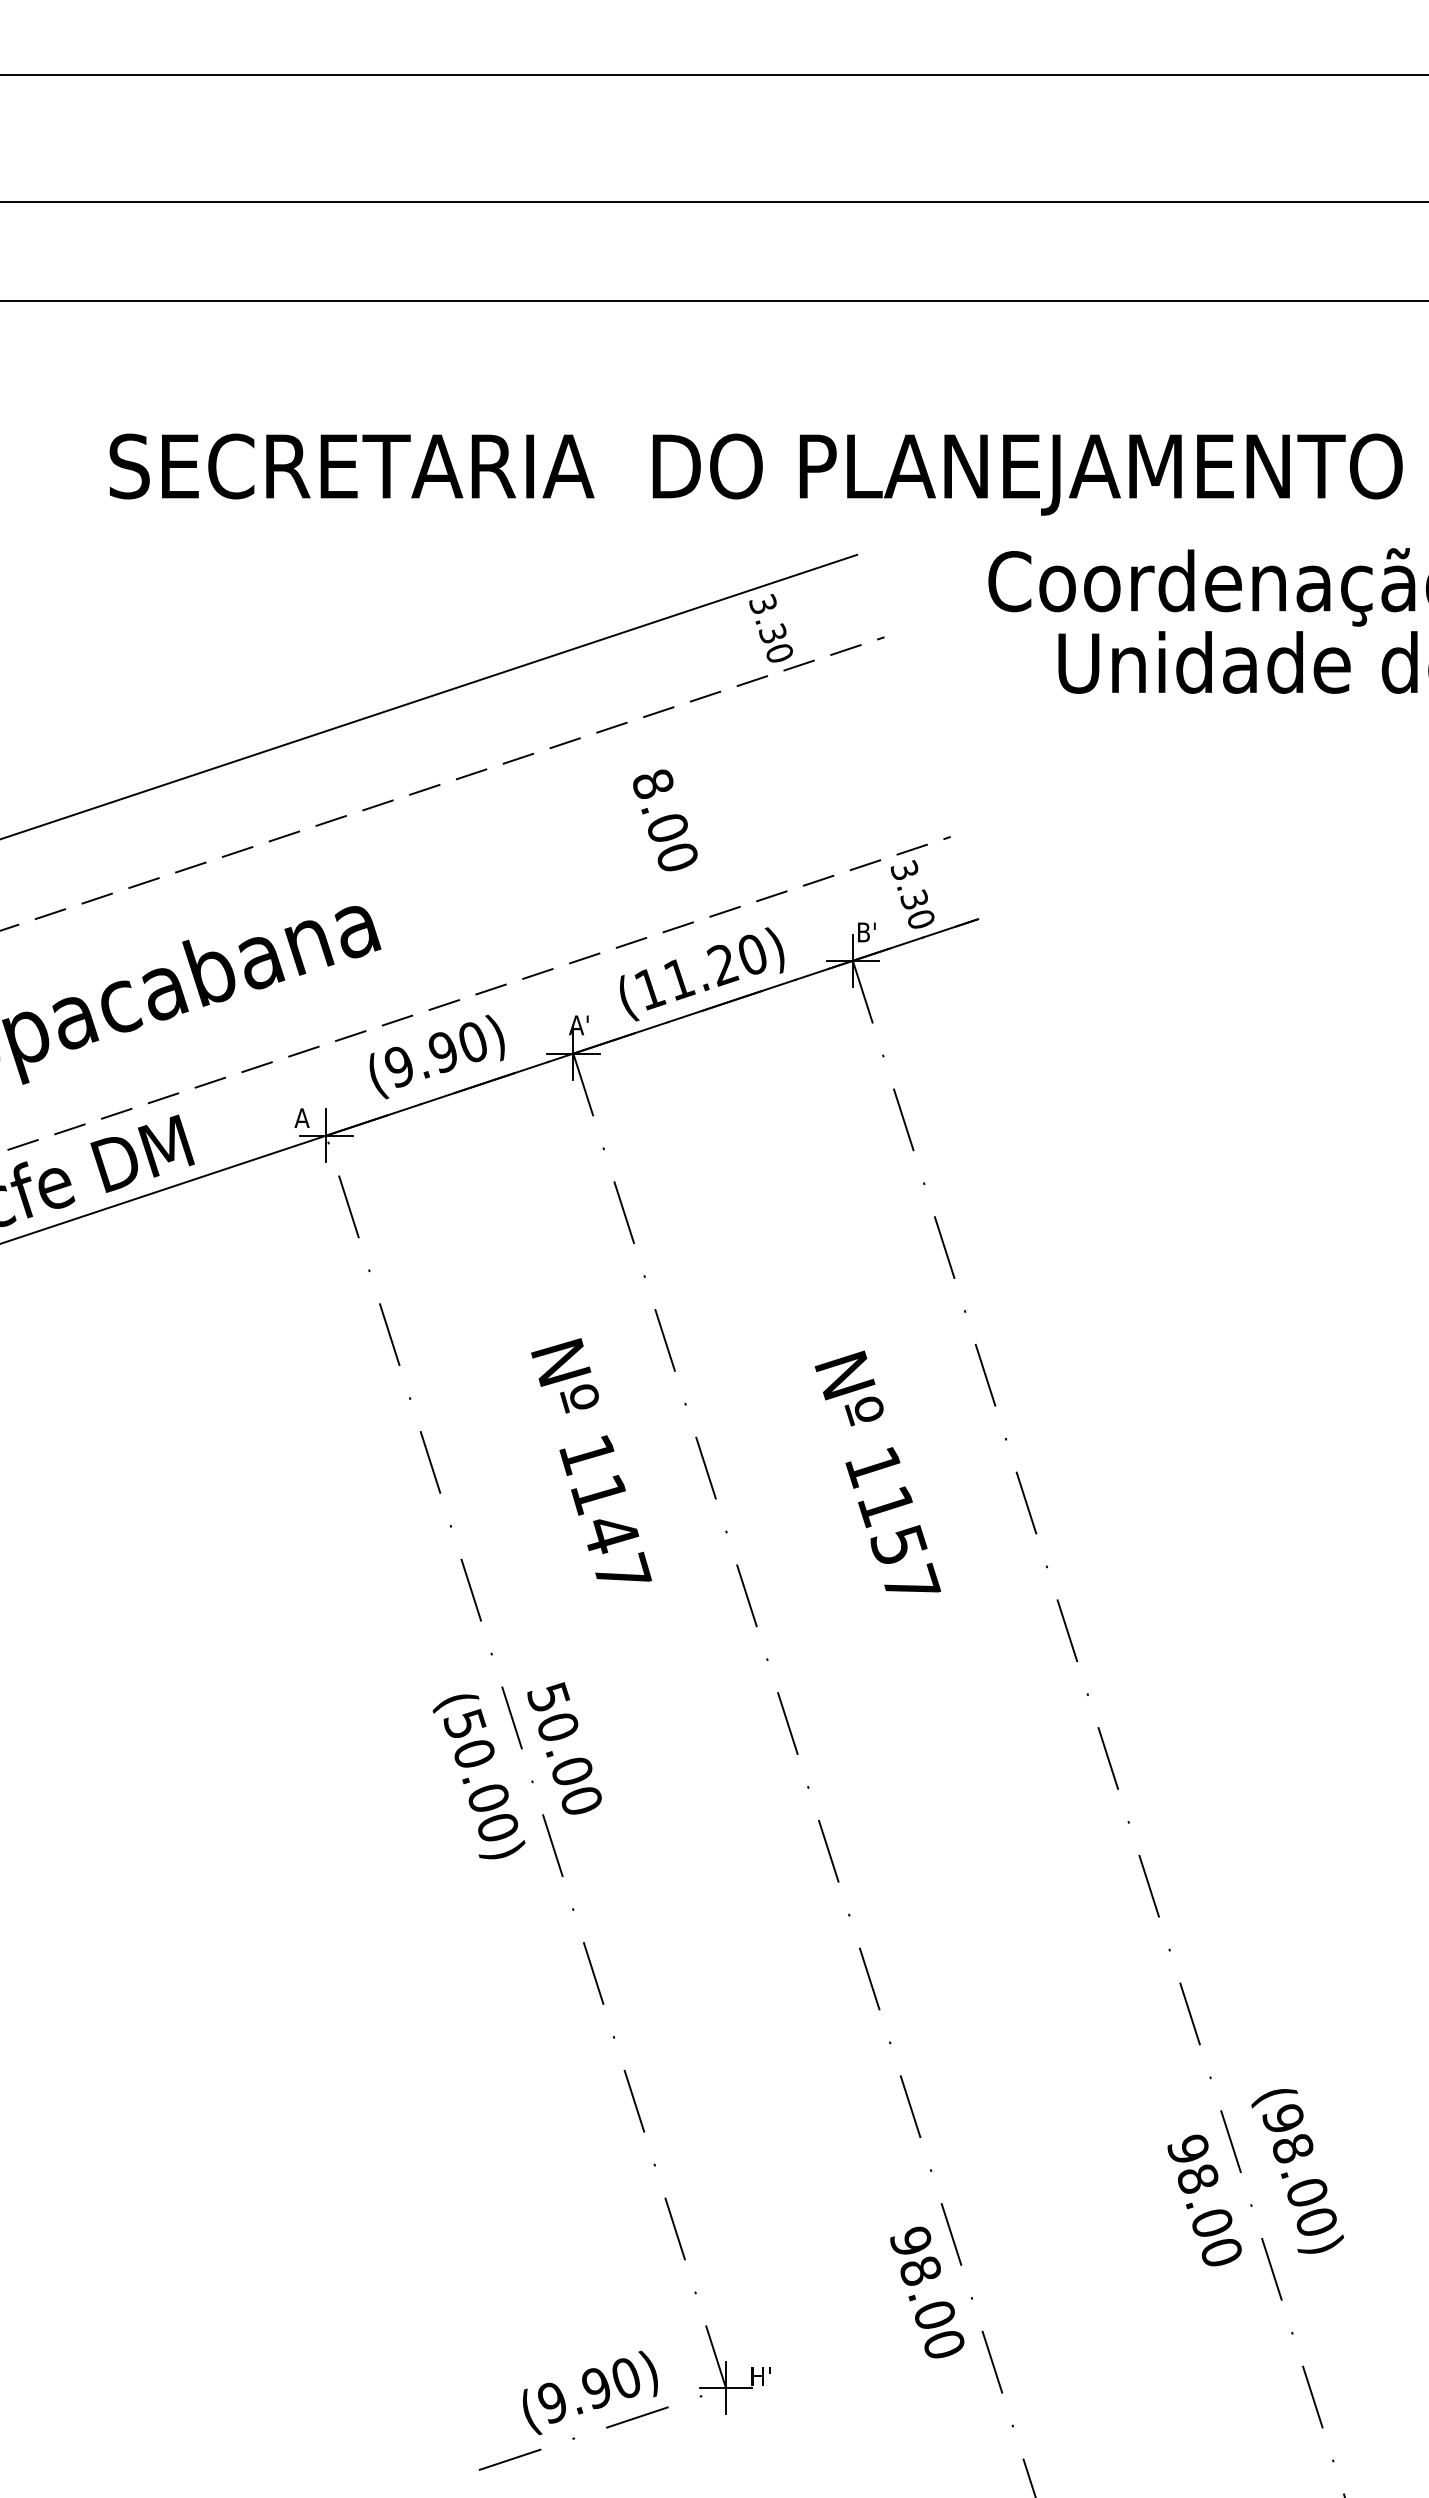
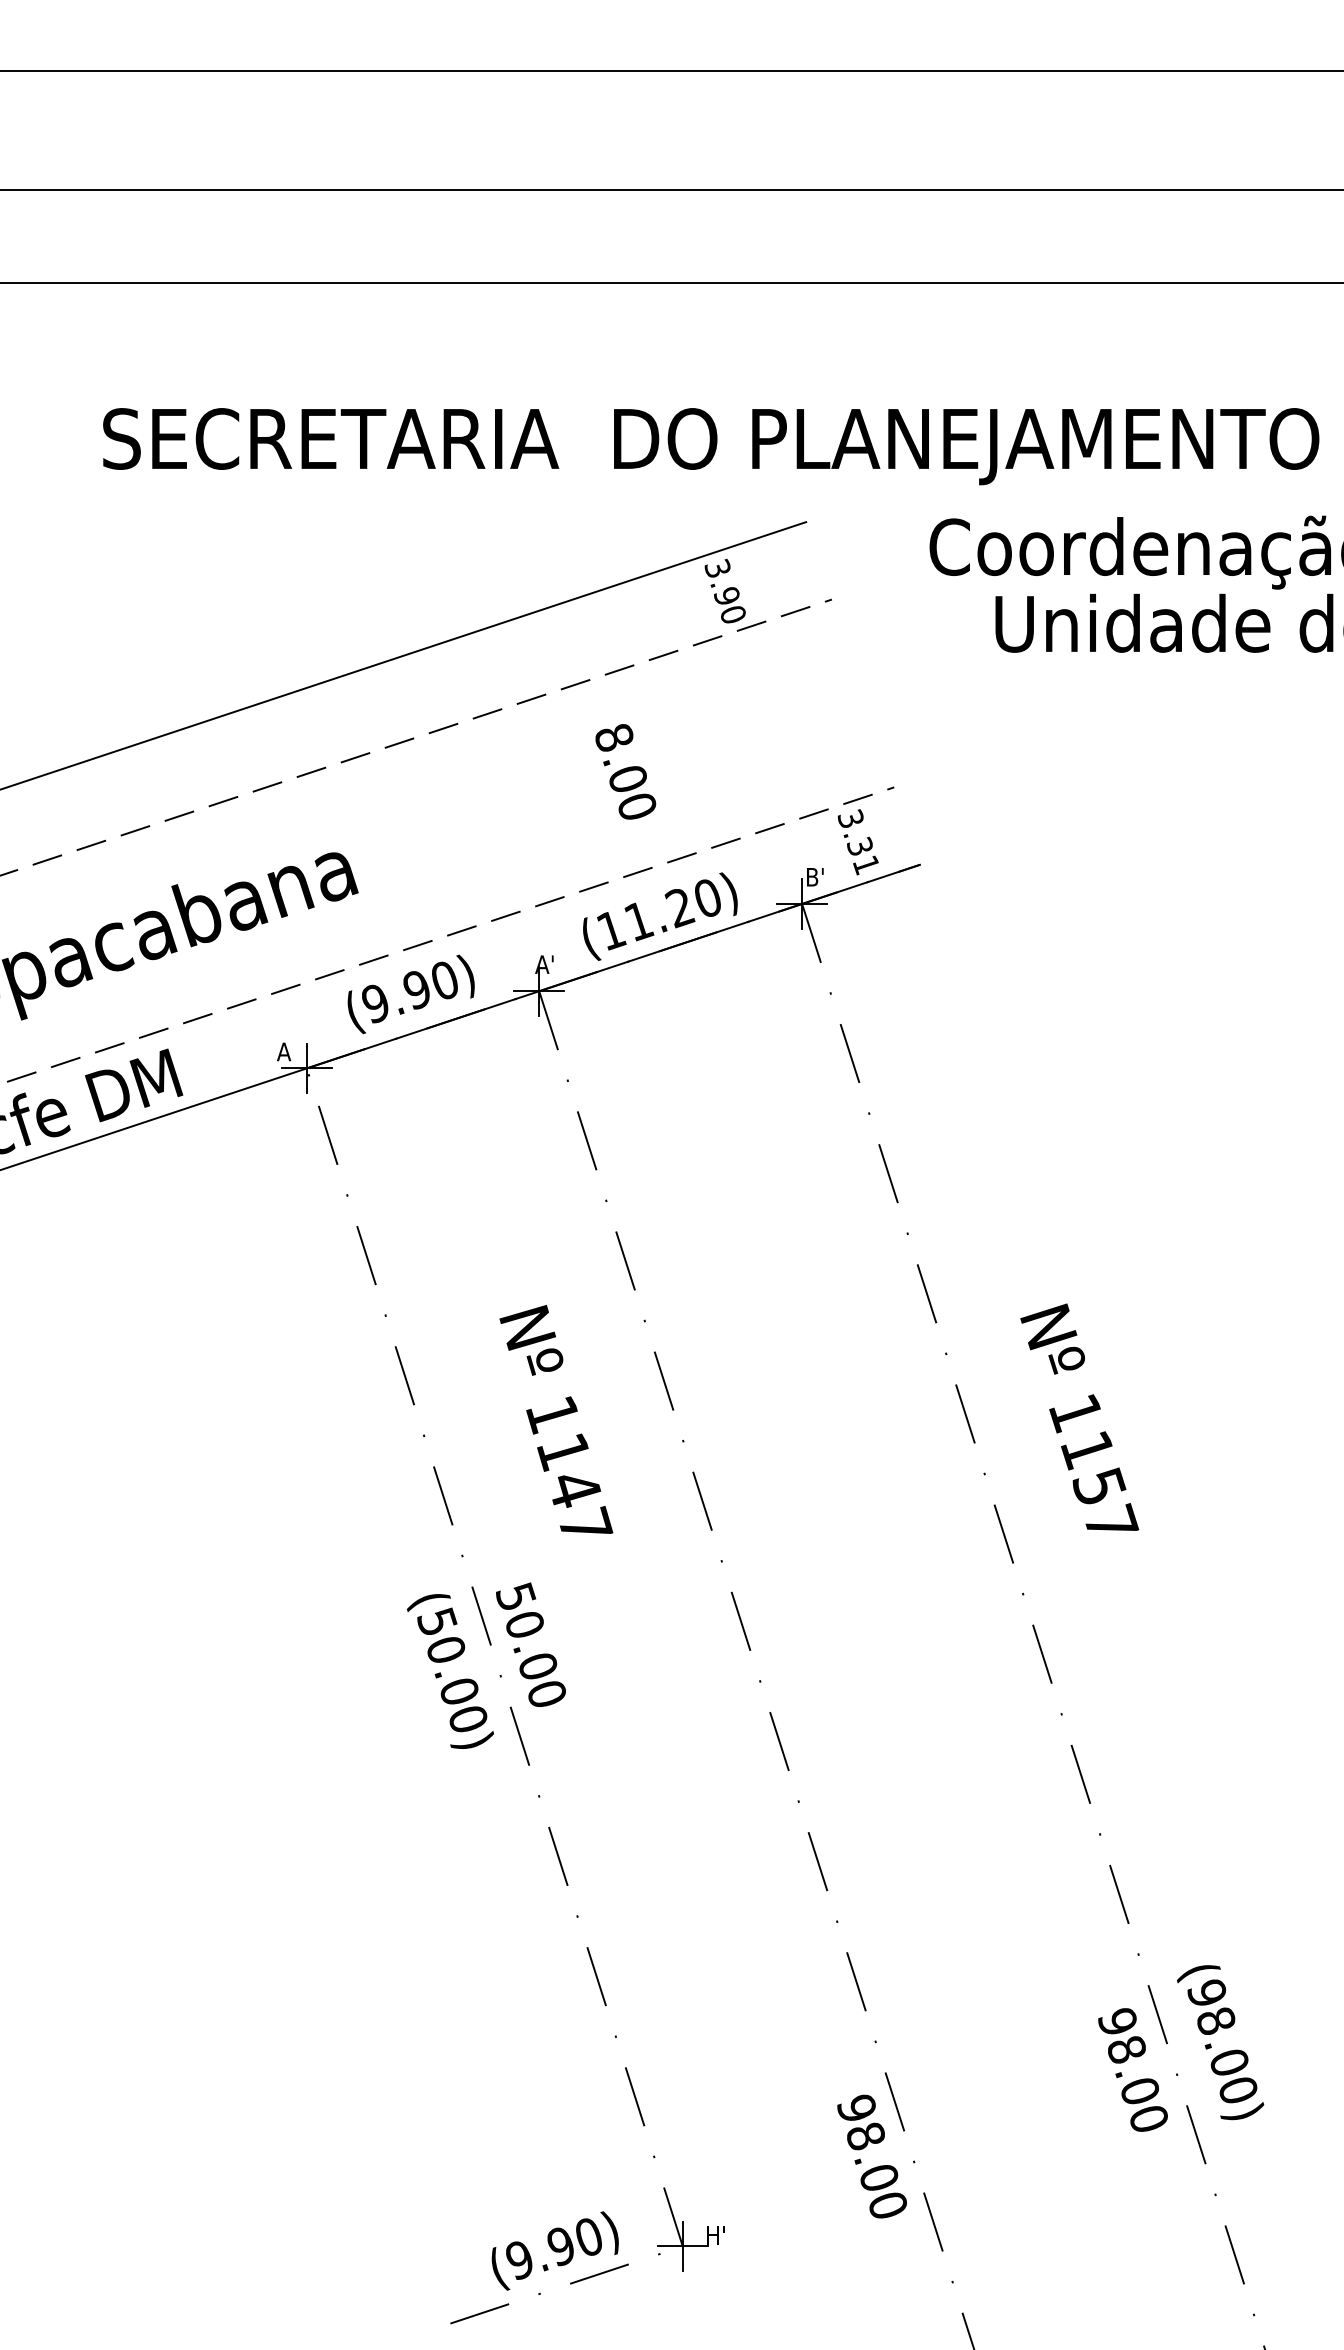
text: (772, 633) -> (726, 596), 3.30 -> 3.90
text: (920, 919) -> (865, 865), 3.30 -> 3.31
text: (591, 1459) -> (556, 1419), moved
text: (877, 1471) -> (1079, 1417), moved

